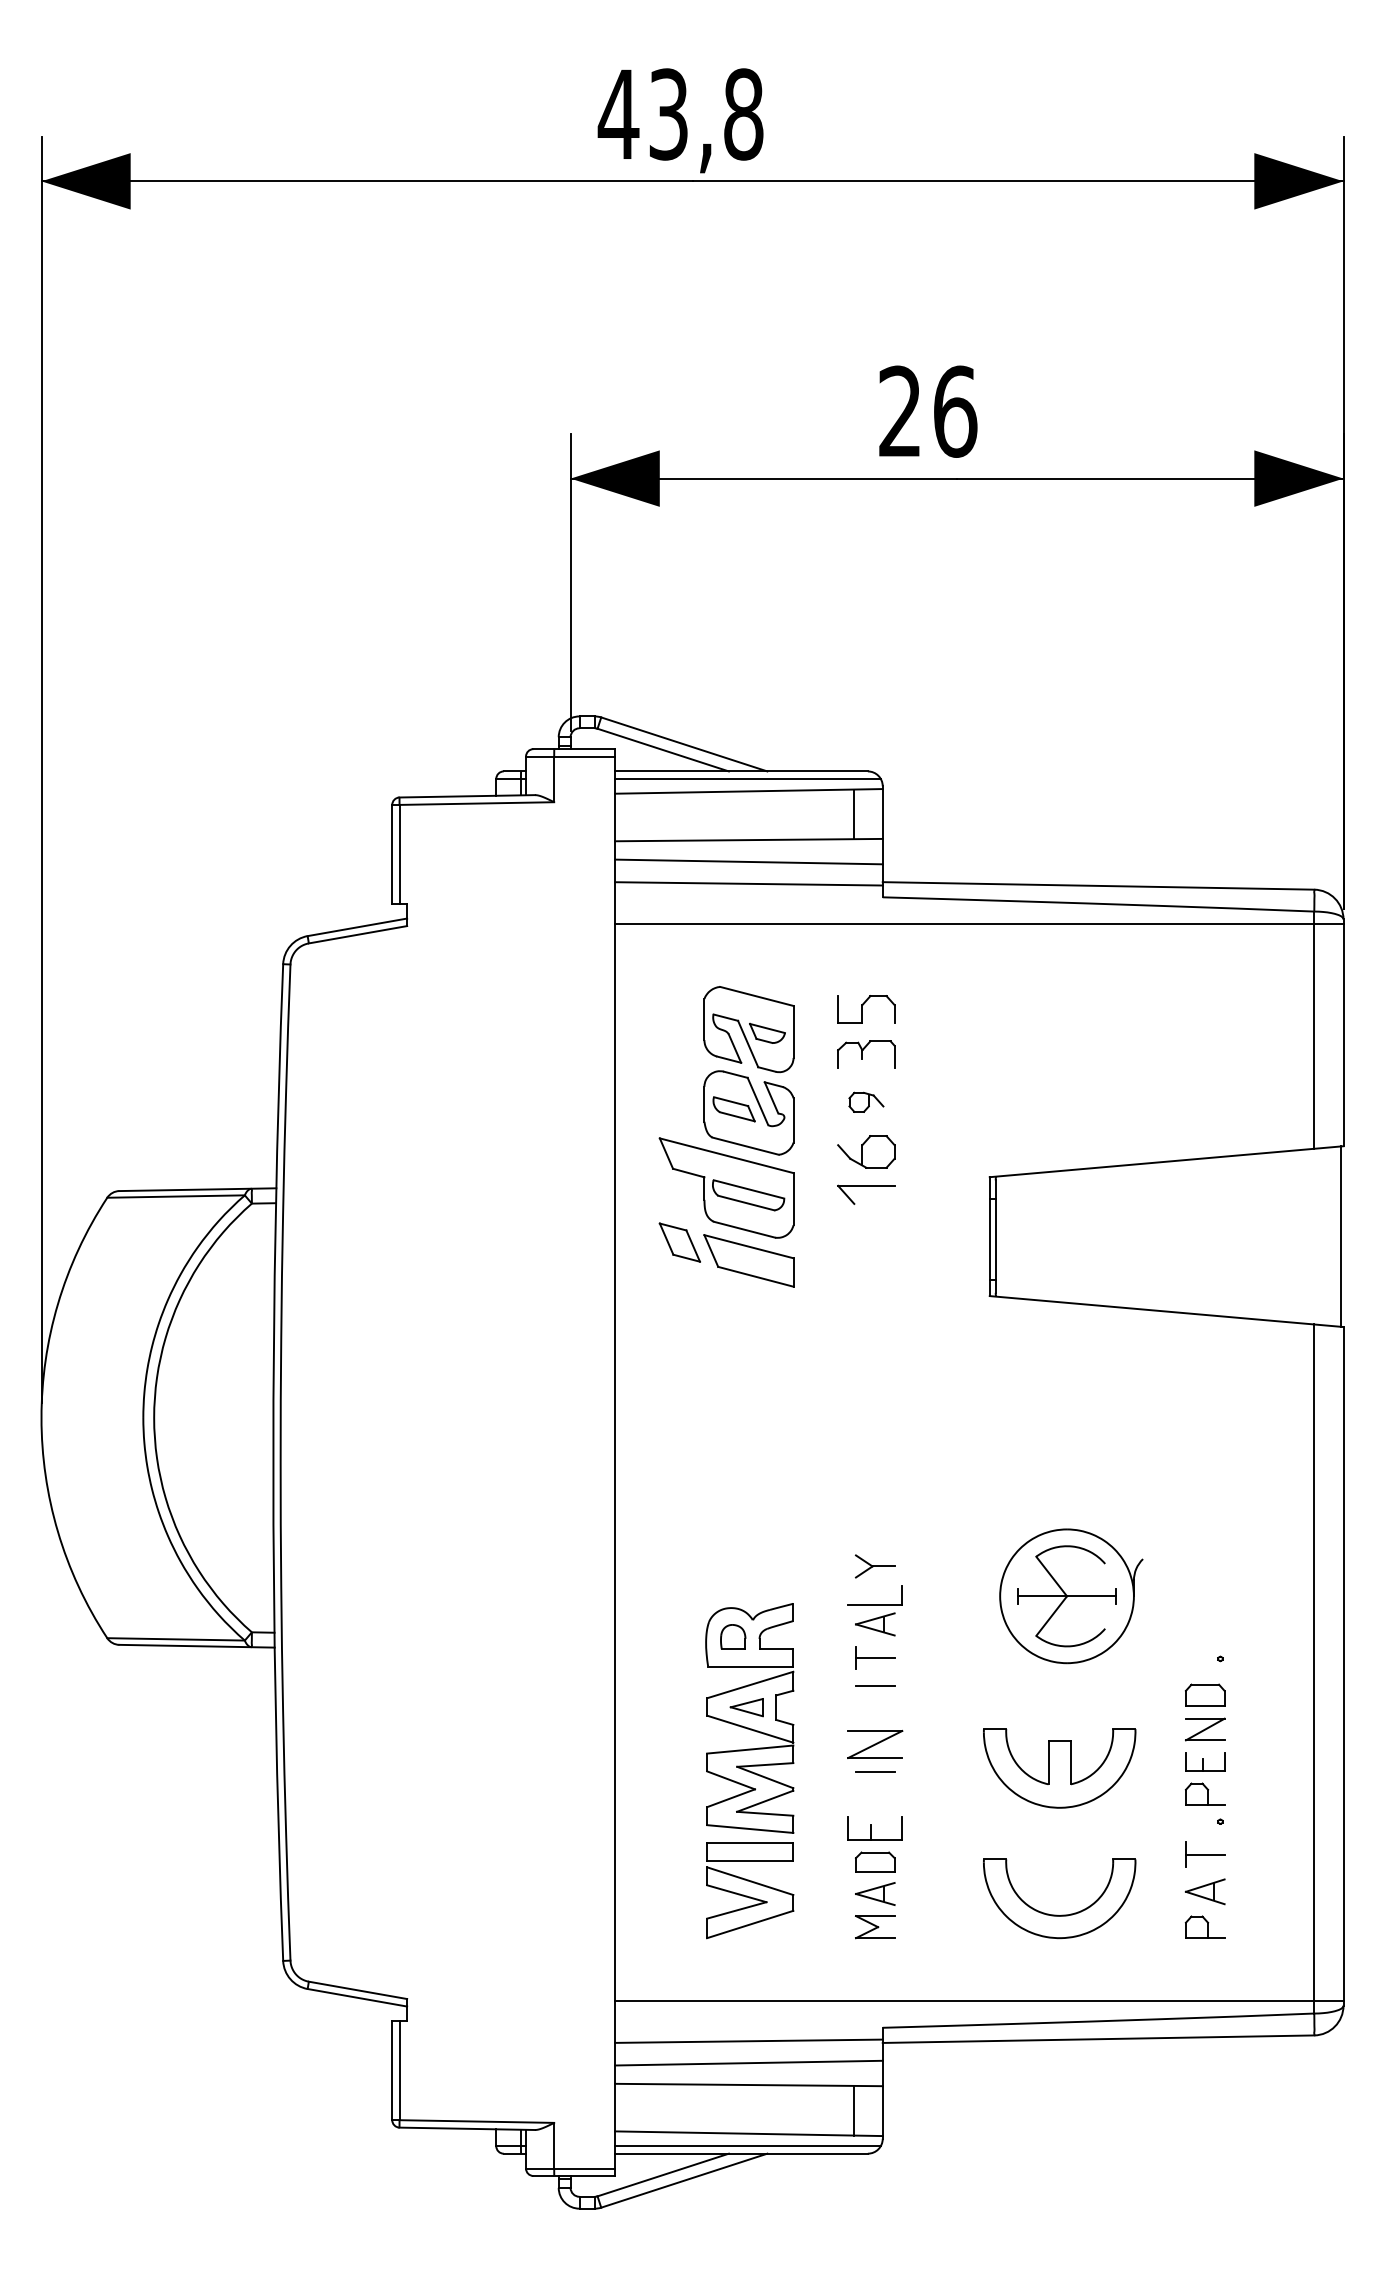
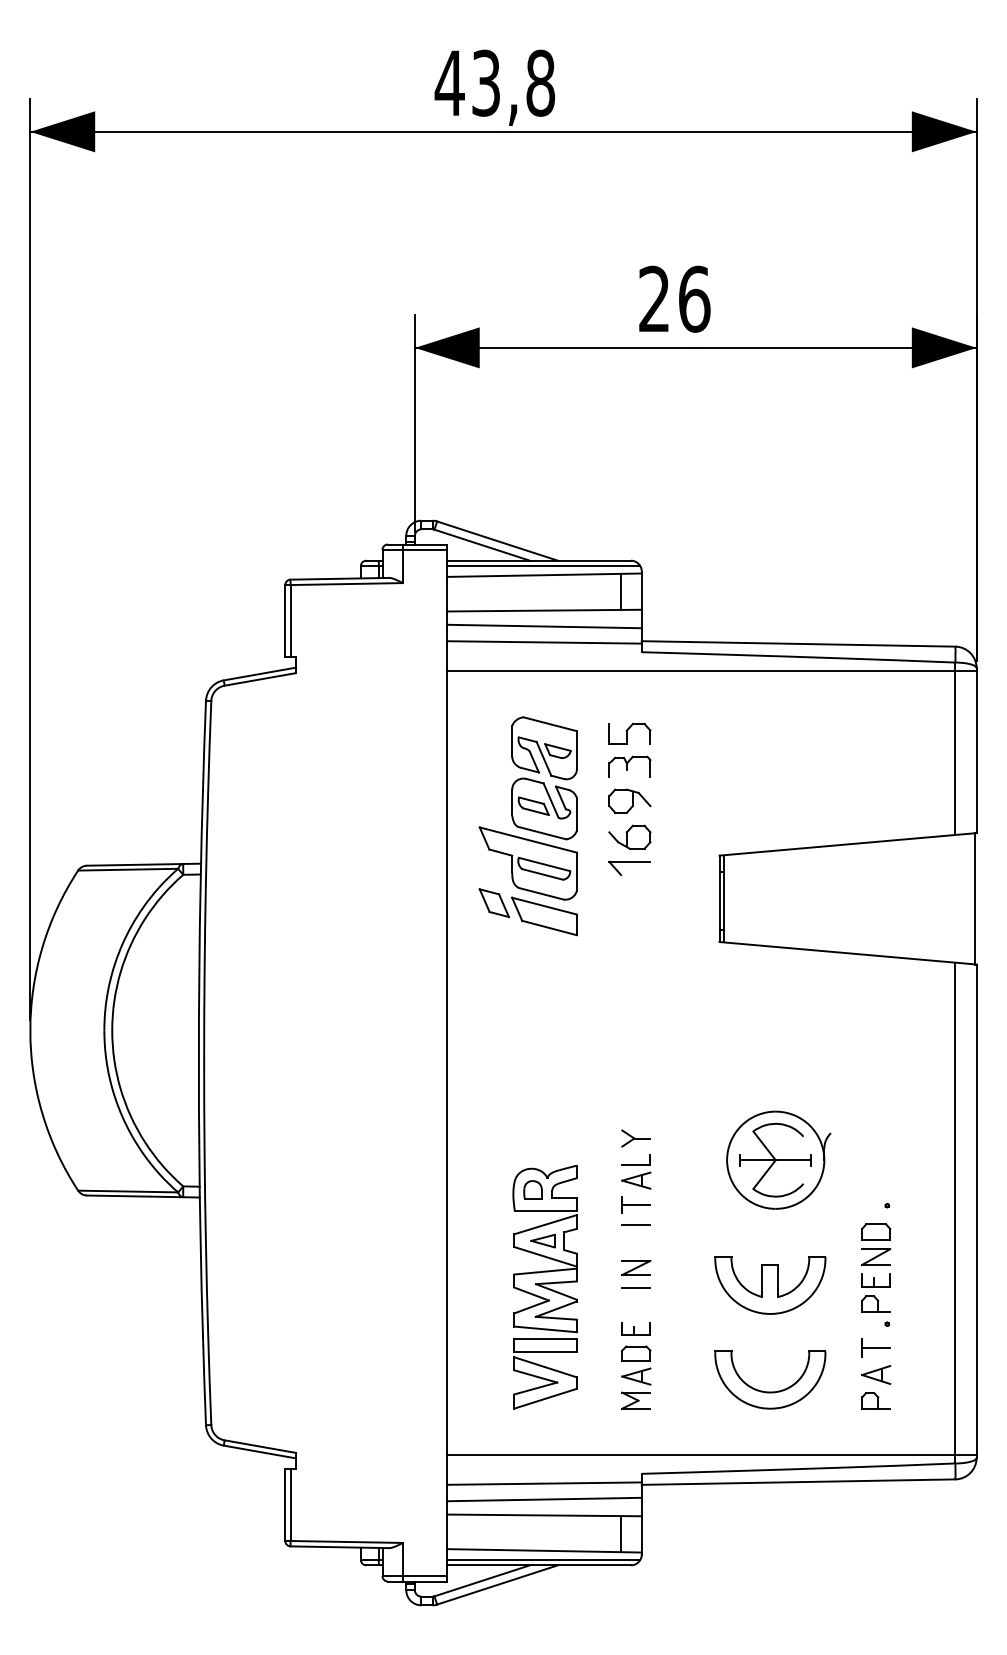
part: (866, 1102) -> (629, 801), size x1.67
part: (875, 1595) -> (636, 1159), size x0.71
part: (875, 1744) -> (636, 1267), size x0.71
part: (875, 1828) -> (636, 1328), size x0.71

